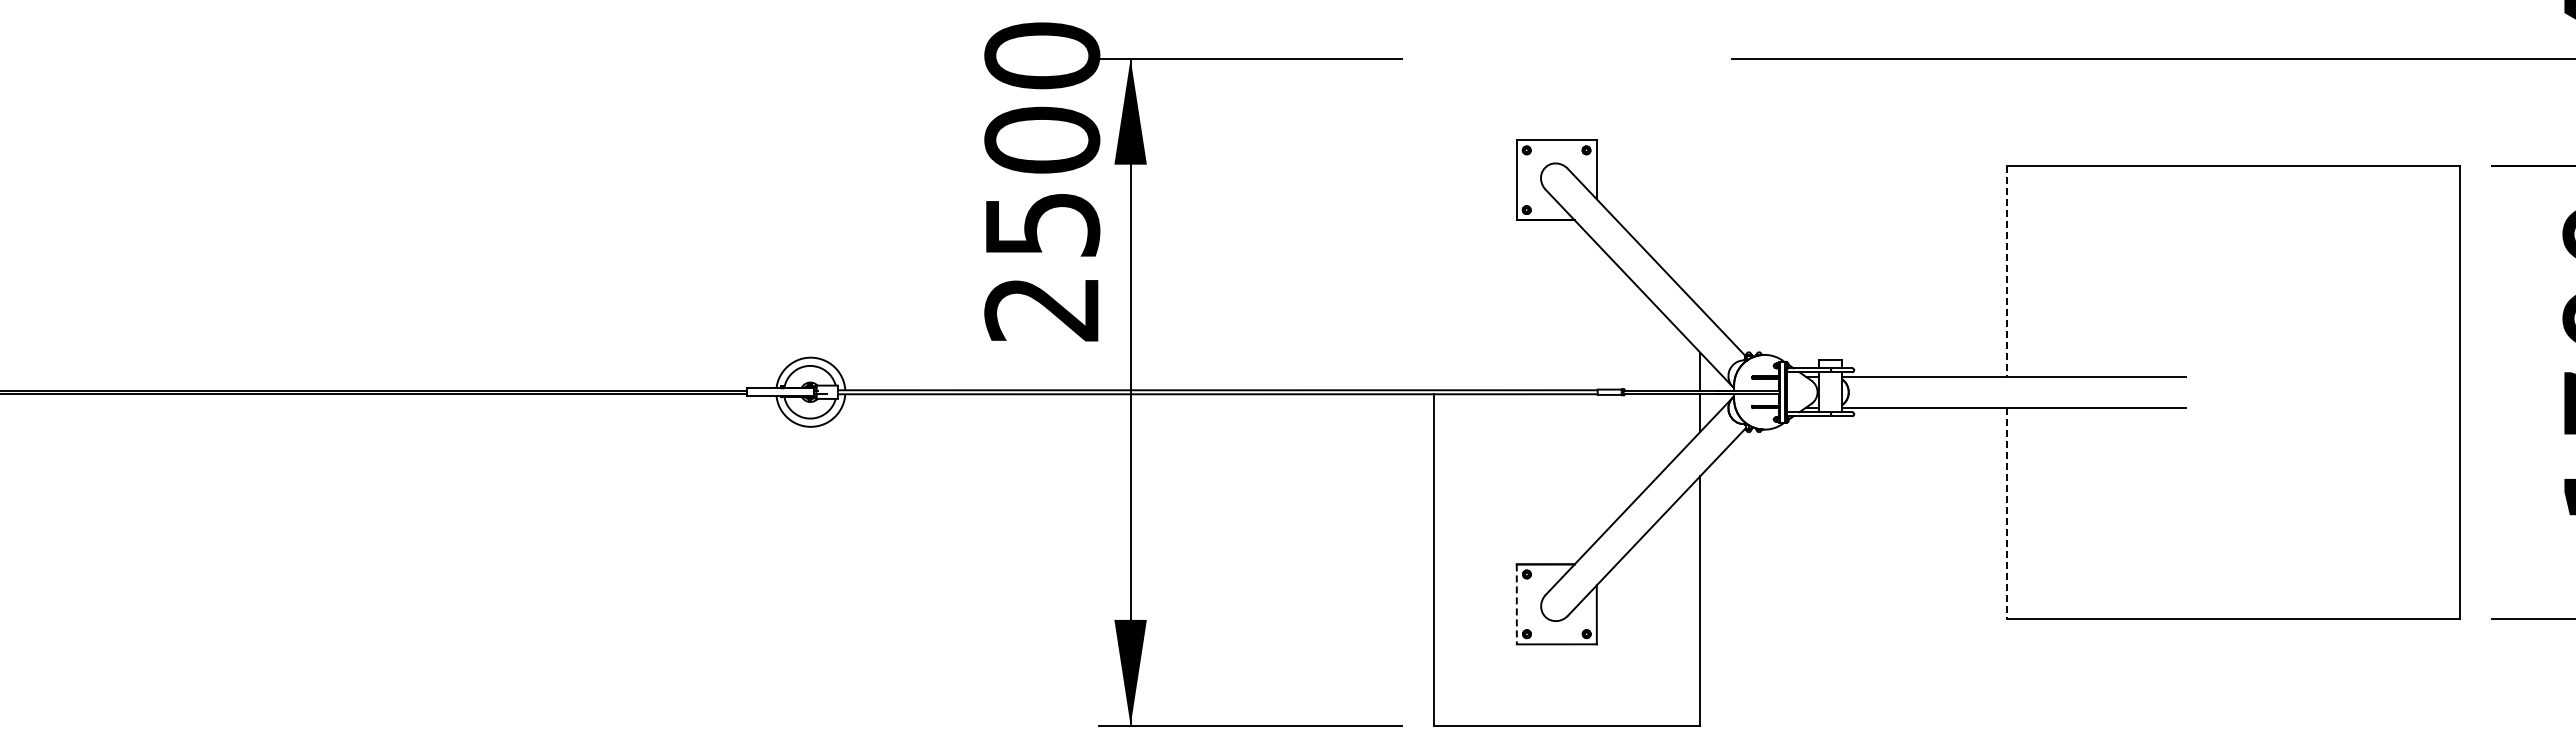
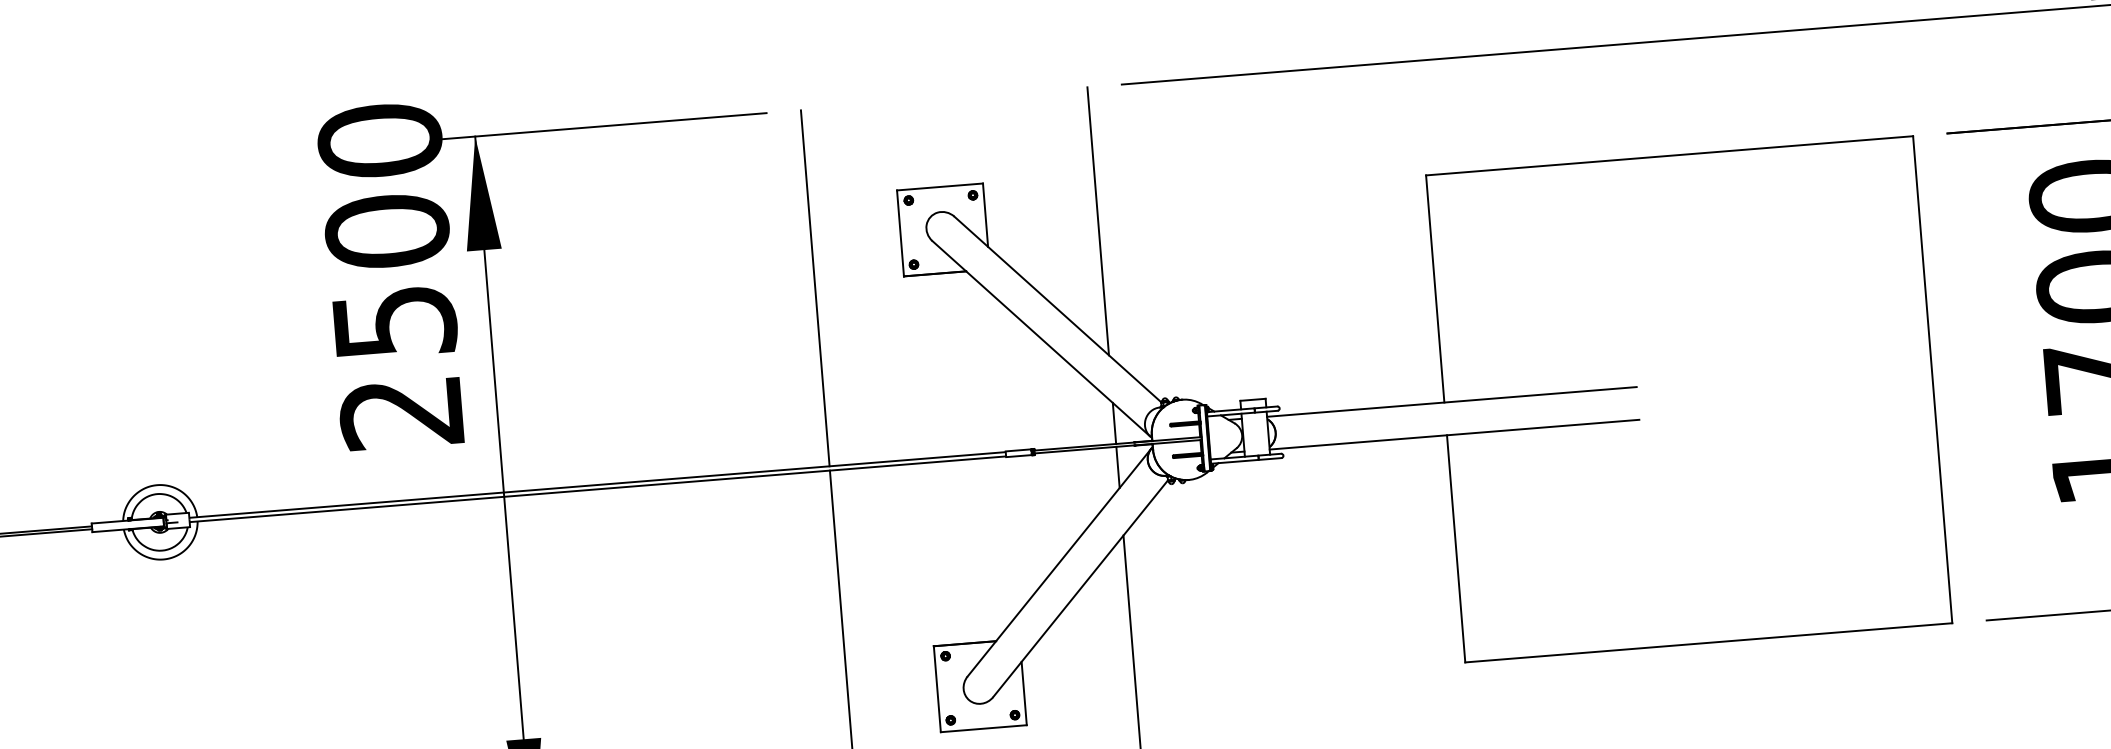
line: (1700, 183) -> (1098, 221), added
line: (1433, 224) -> (814, 288), added
line: (2006, 271) -> (1434, 289), dashed -> solid
line: (2006, 513) -> (1455, 549), dashed -> solid
line: (1516, 604) -> (937, 689), dashed -> solid

